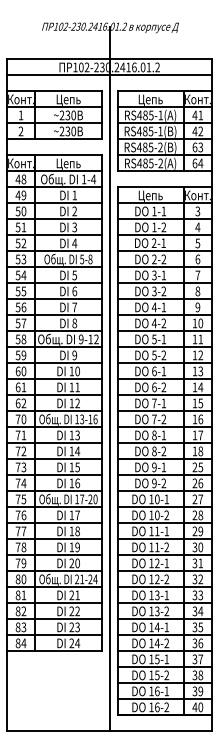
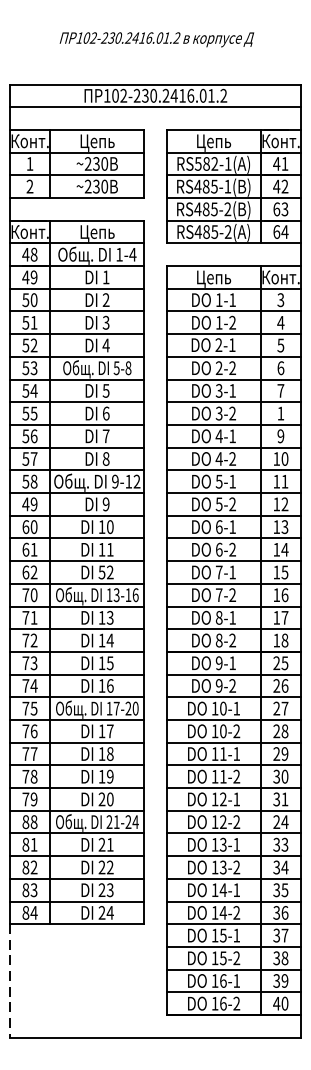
text: (145, 115) -> (206, 164), RS485-1( -> RS582-1(
text: (197, 291) -> (280, 413), 8 -> 1
text: (17, 355) -> (24, 504), 59 -> 49
line: (109, 378) -> (155, 537), removed
text: (71, 403) -> (101, 572), 12 -> 52
text: (23, 579) -> (33, 822), 80 -> 88
text: (197, 579) -> (280, 822), 32 -> 24
line: (6, 691) -> (9, 981), solid -> dashed

